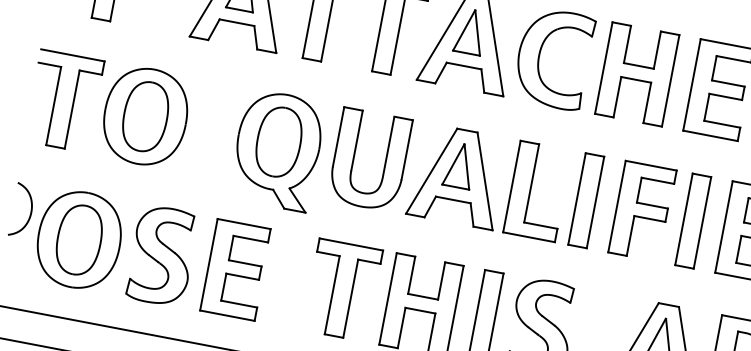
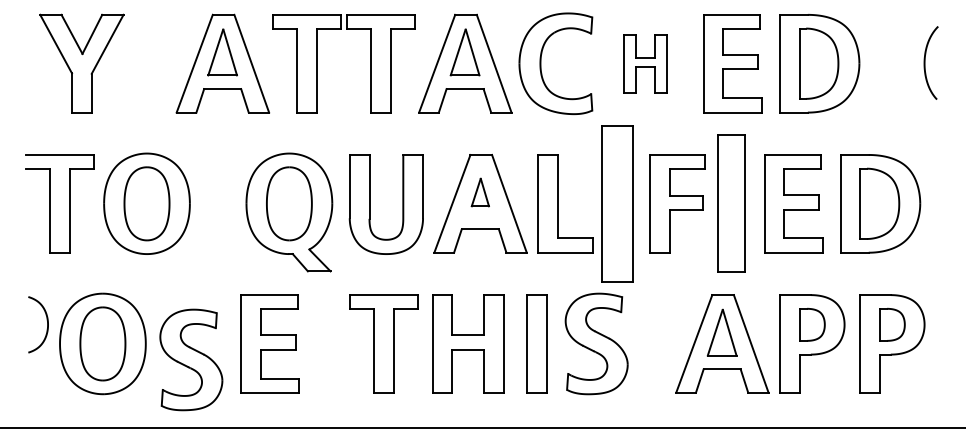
part: (636, 74) -> (644, 63), size x0.6
part: (459, 165) -> (480, 192), size x0.6
part: (586, 200) -> (617, 203), size x1.6
part: (693, 220) -> (731, 203), size x1.4
part: (162, 255) -> (191, 359), moved

